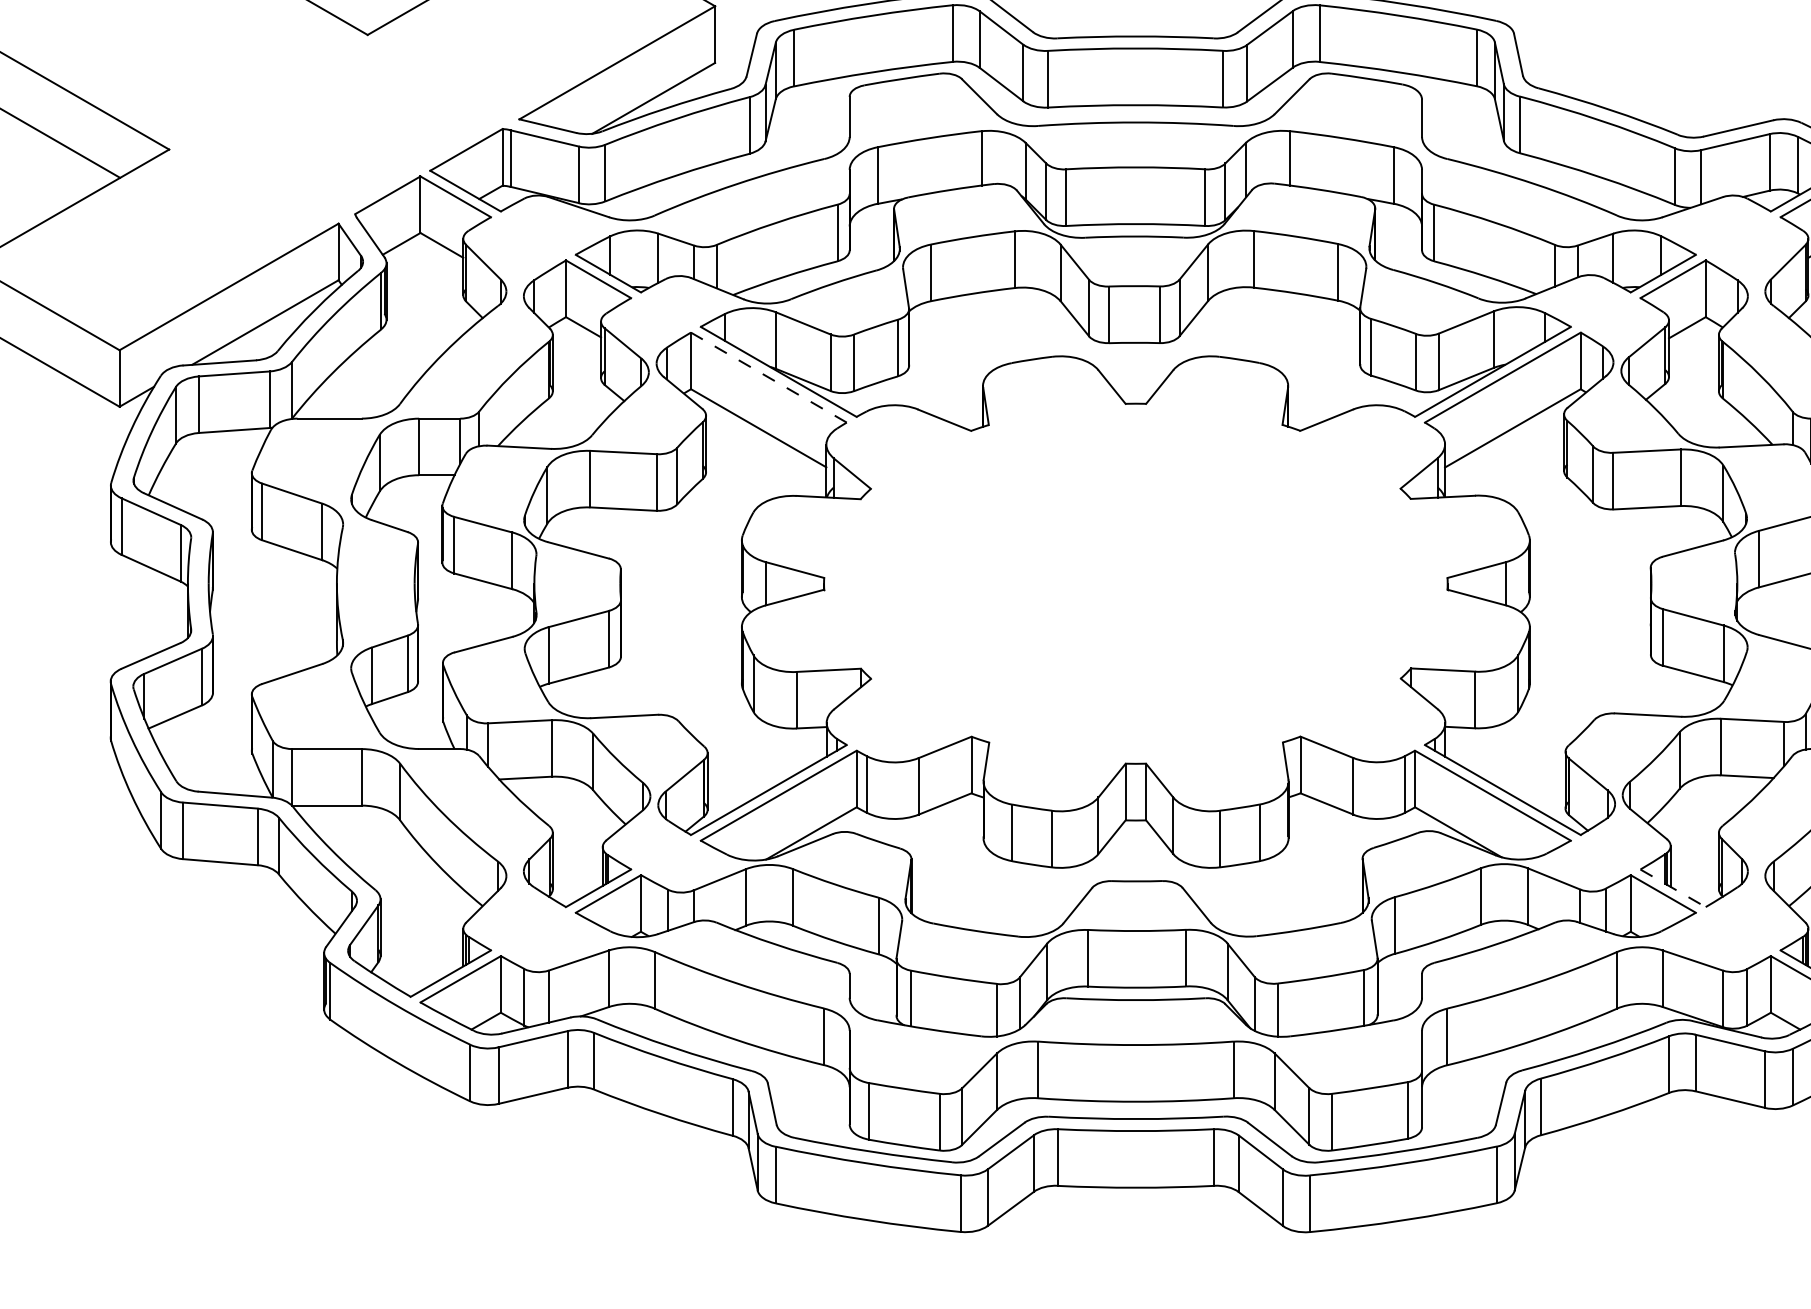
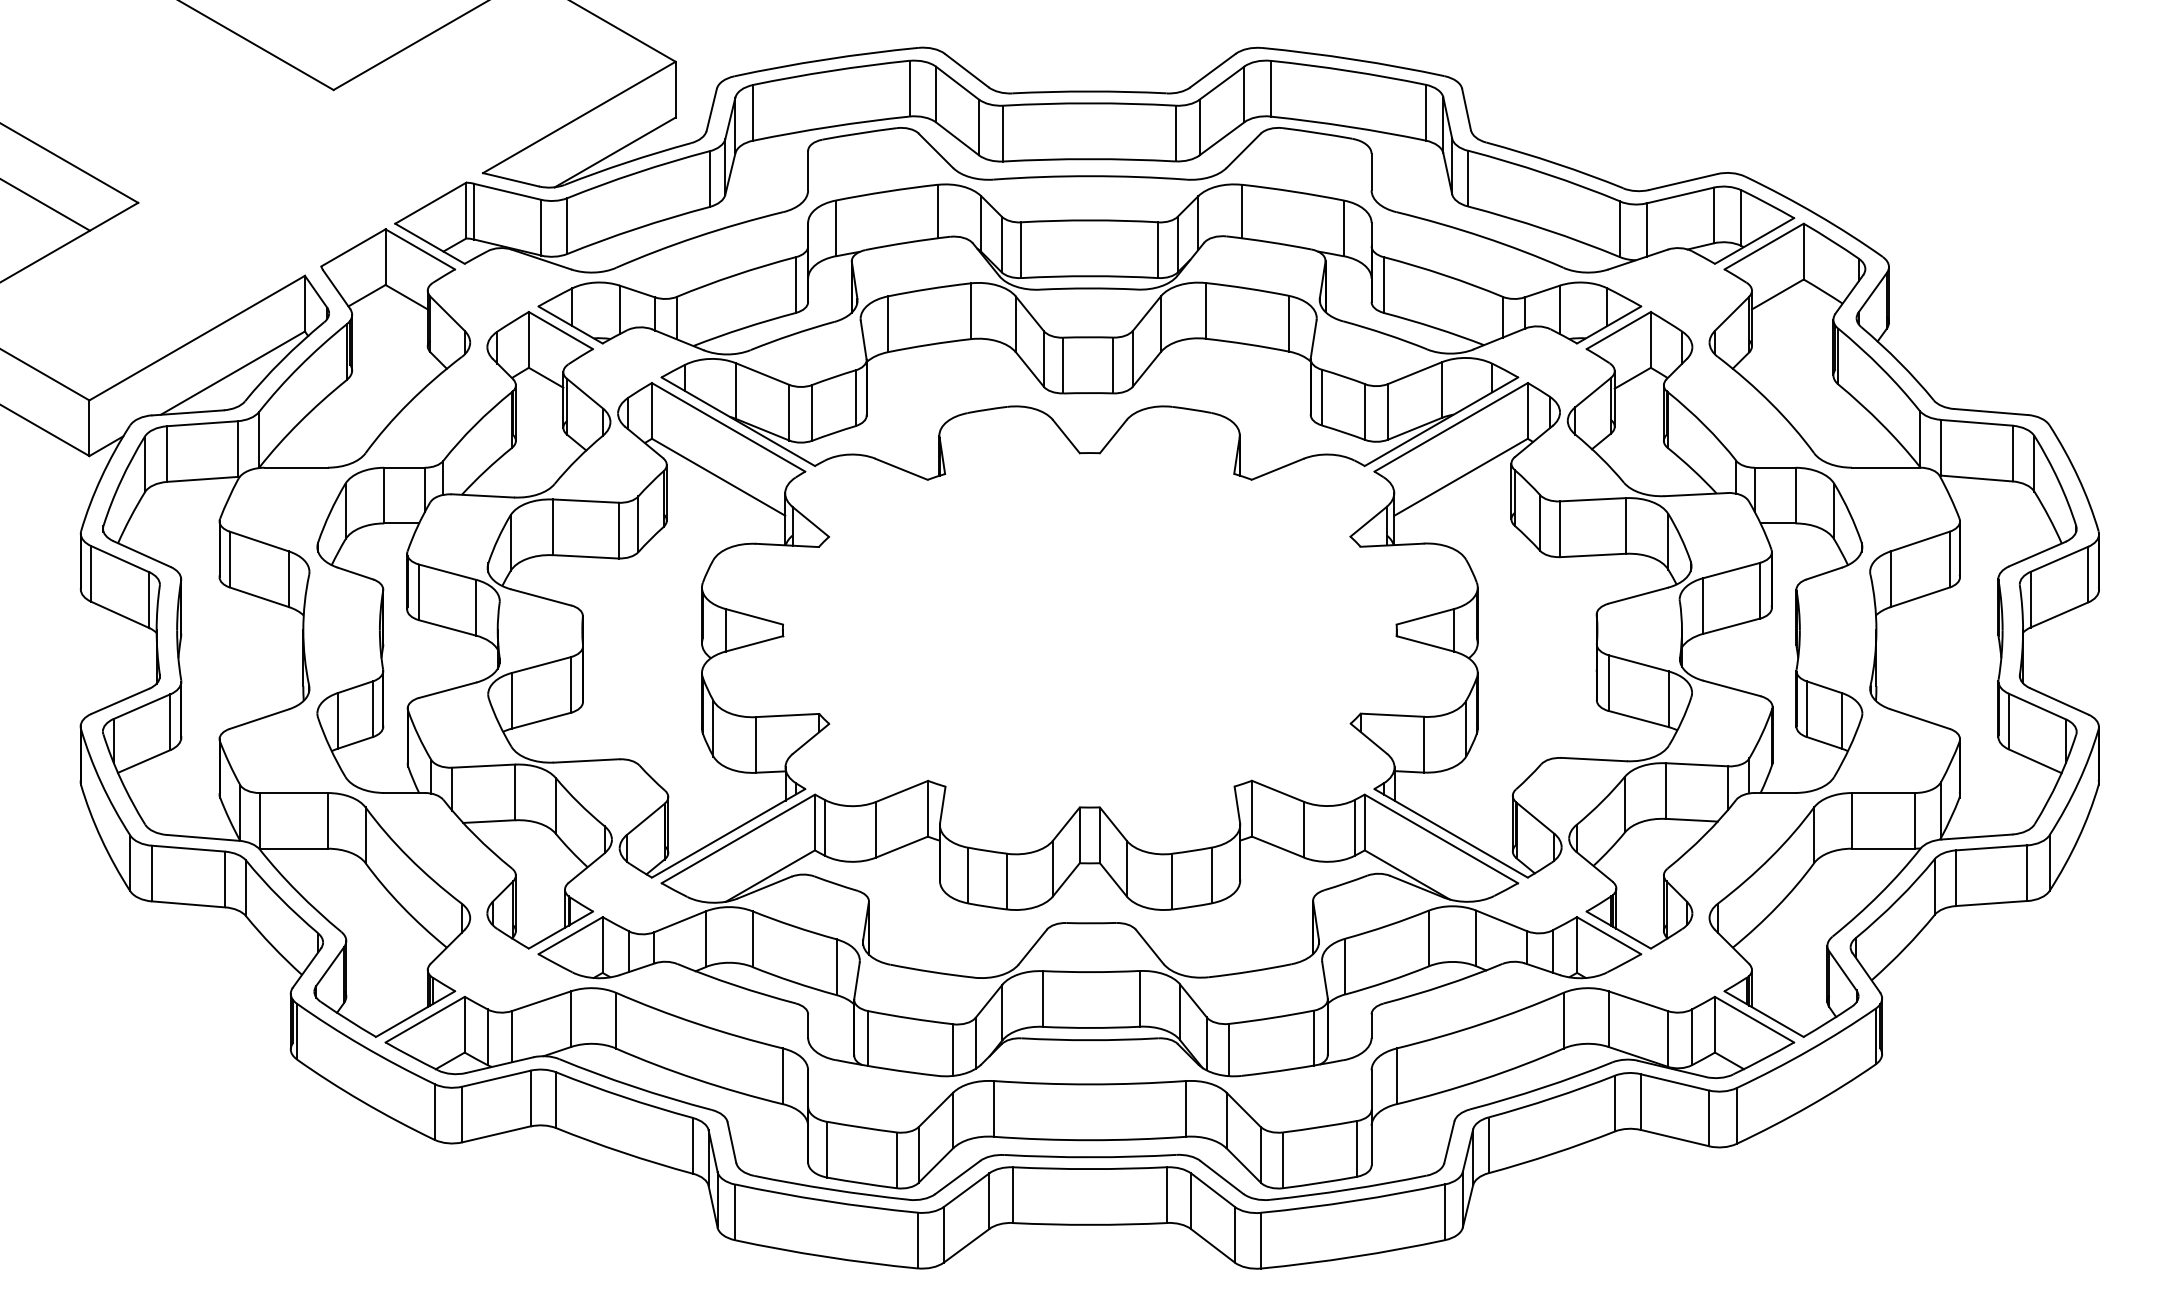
line: (768, 377) -> (728, 427), dashed -> solid
line: (1673, 888) -> (1619, 930), dashed -> solid

